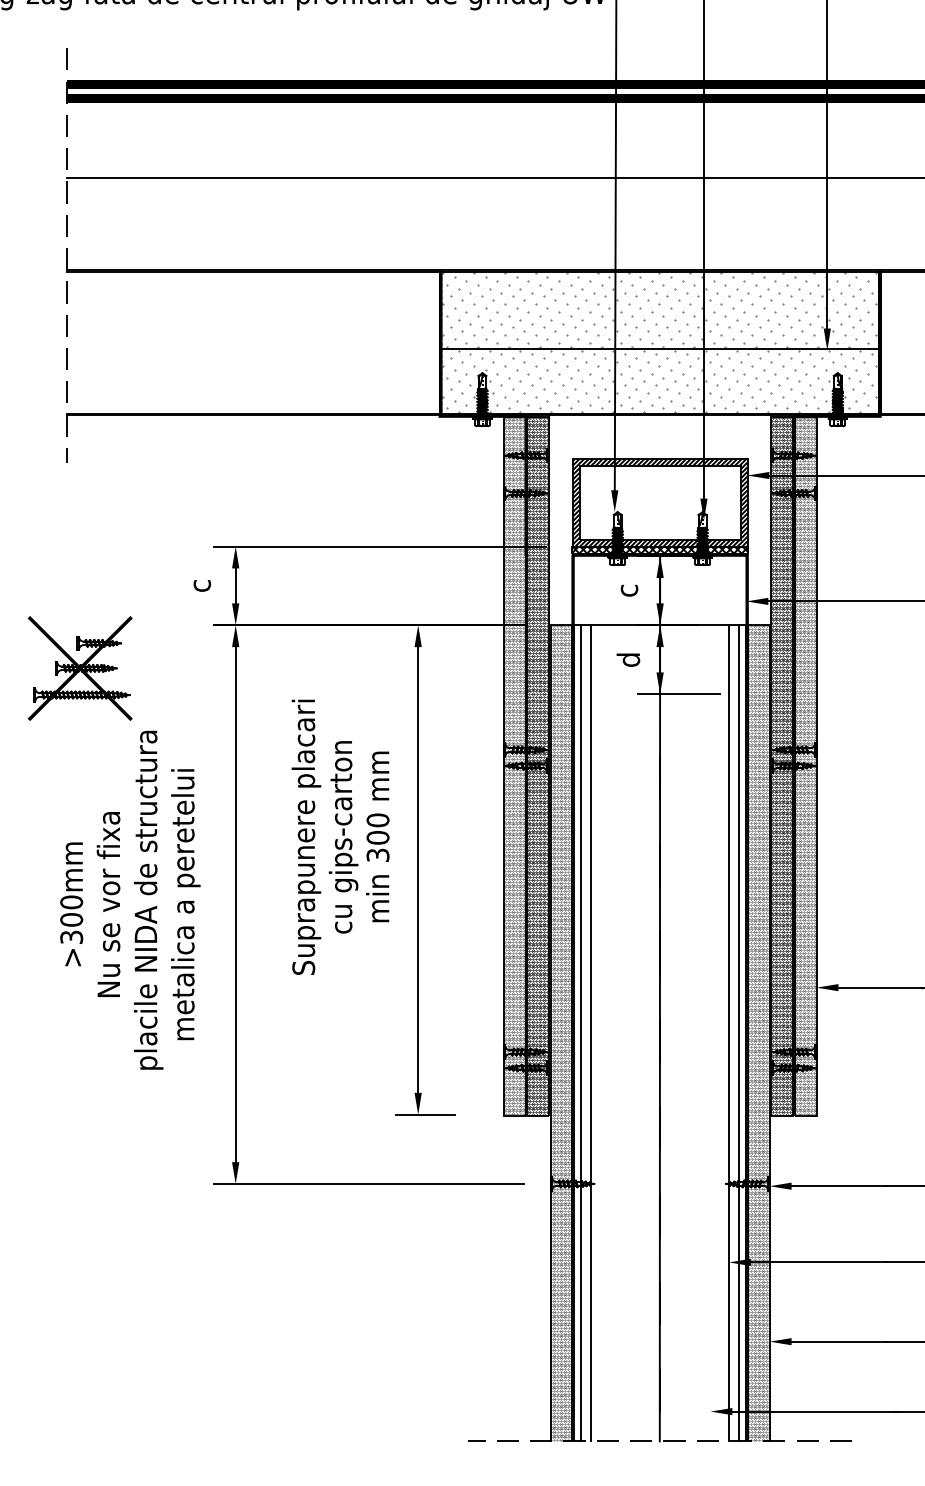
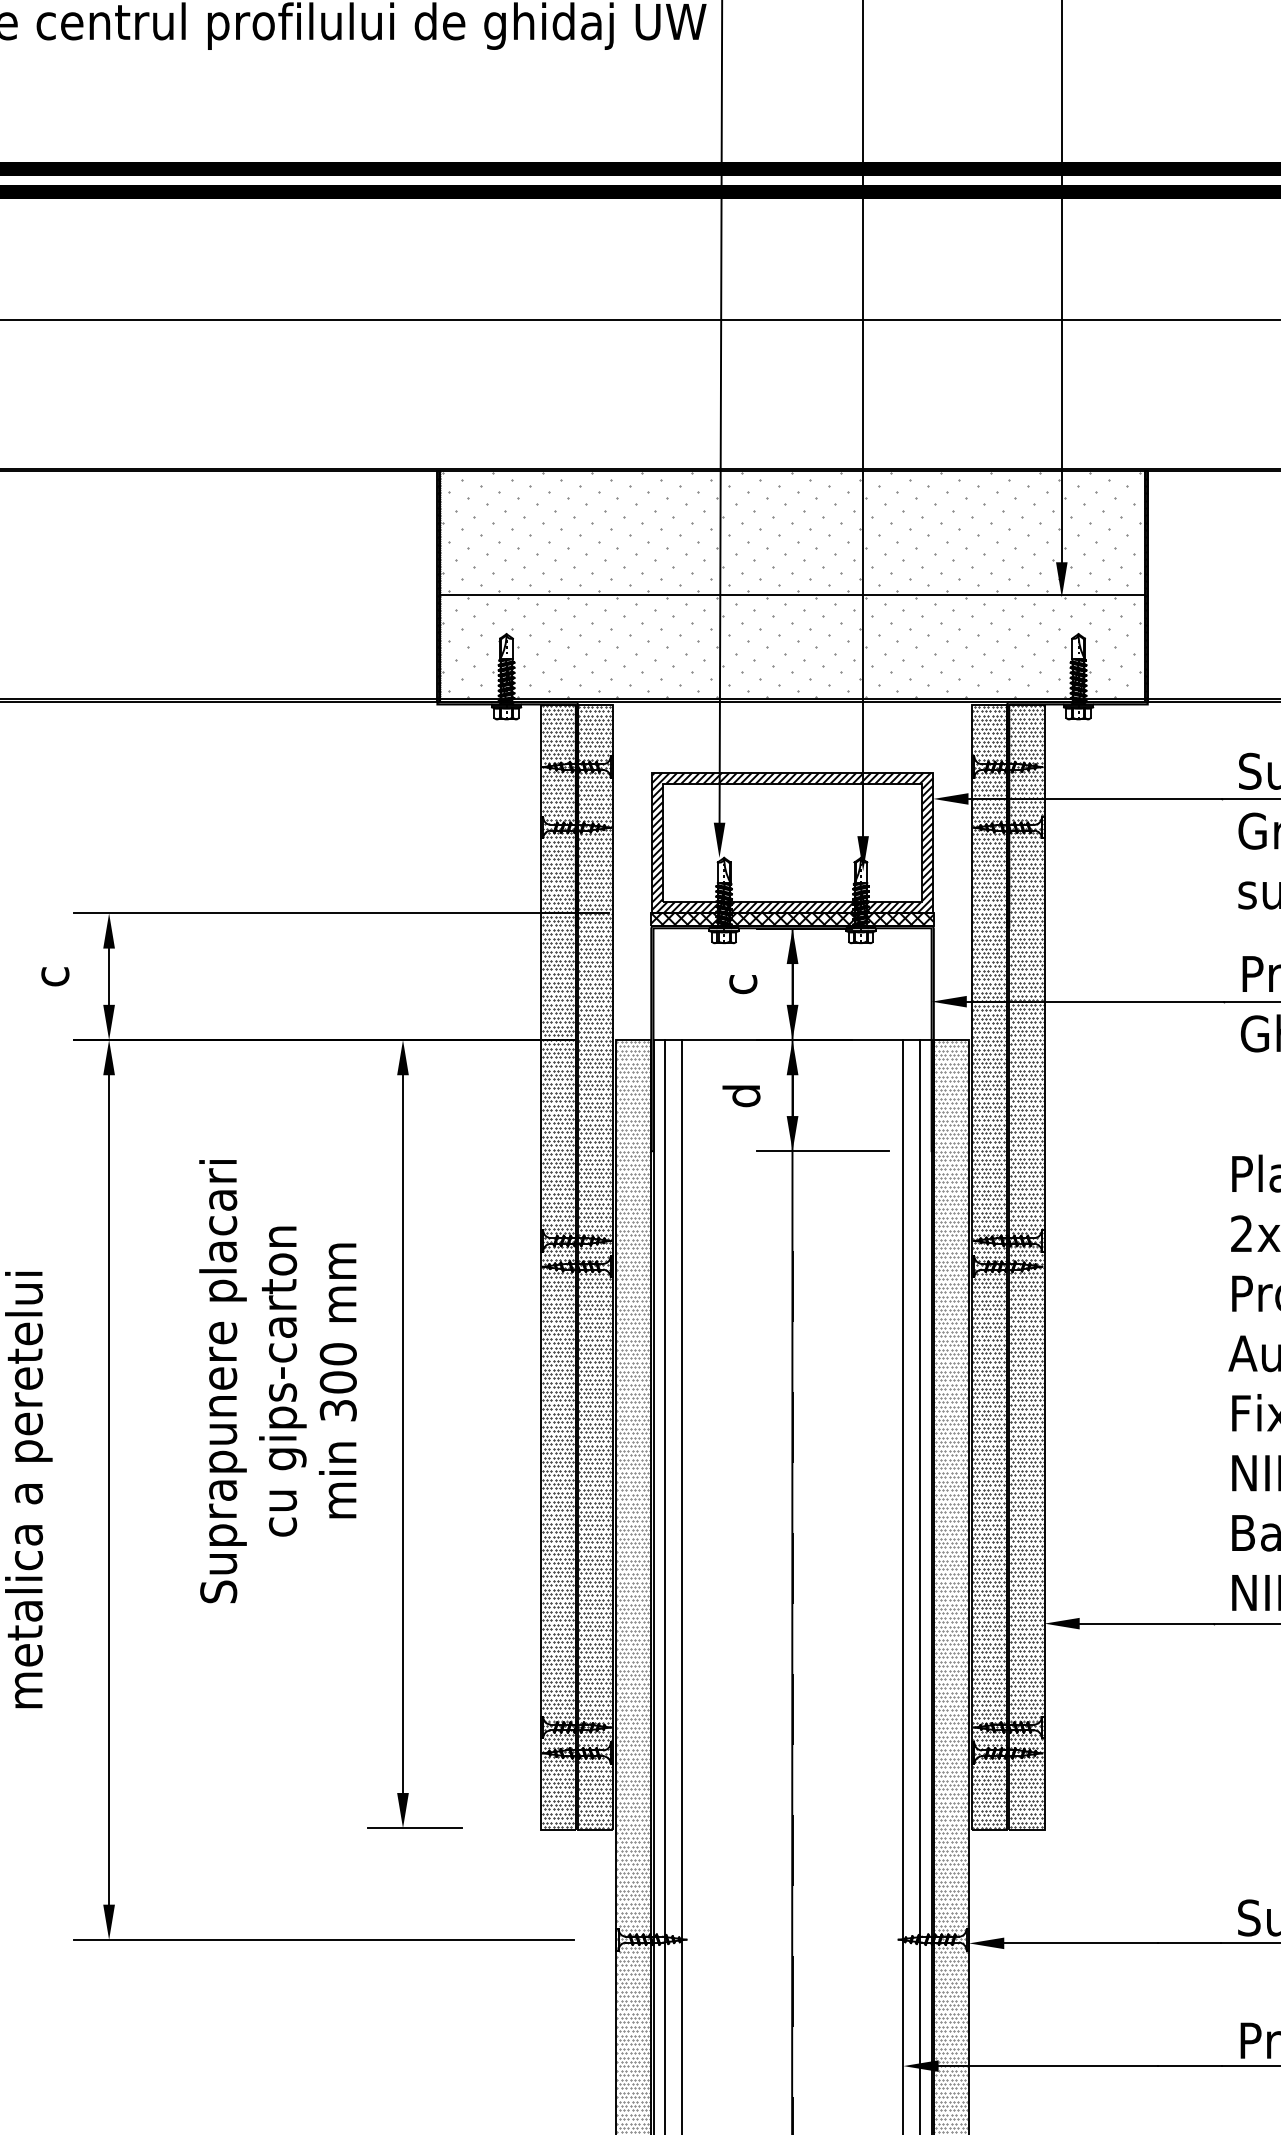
hatch: (514, 765) -> (558, 1265), added
hatch: (805, 765) -> (1026, 1265), added

